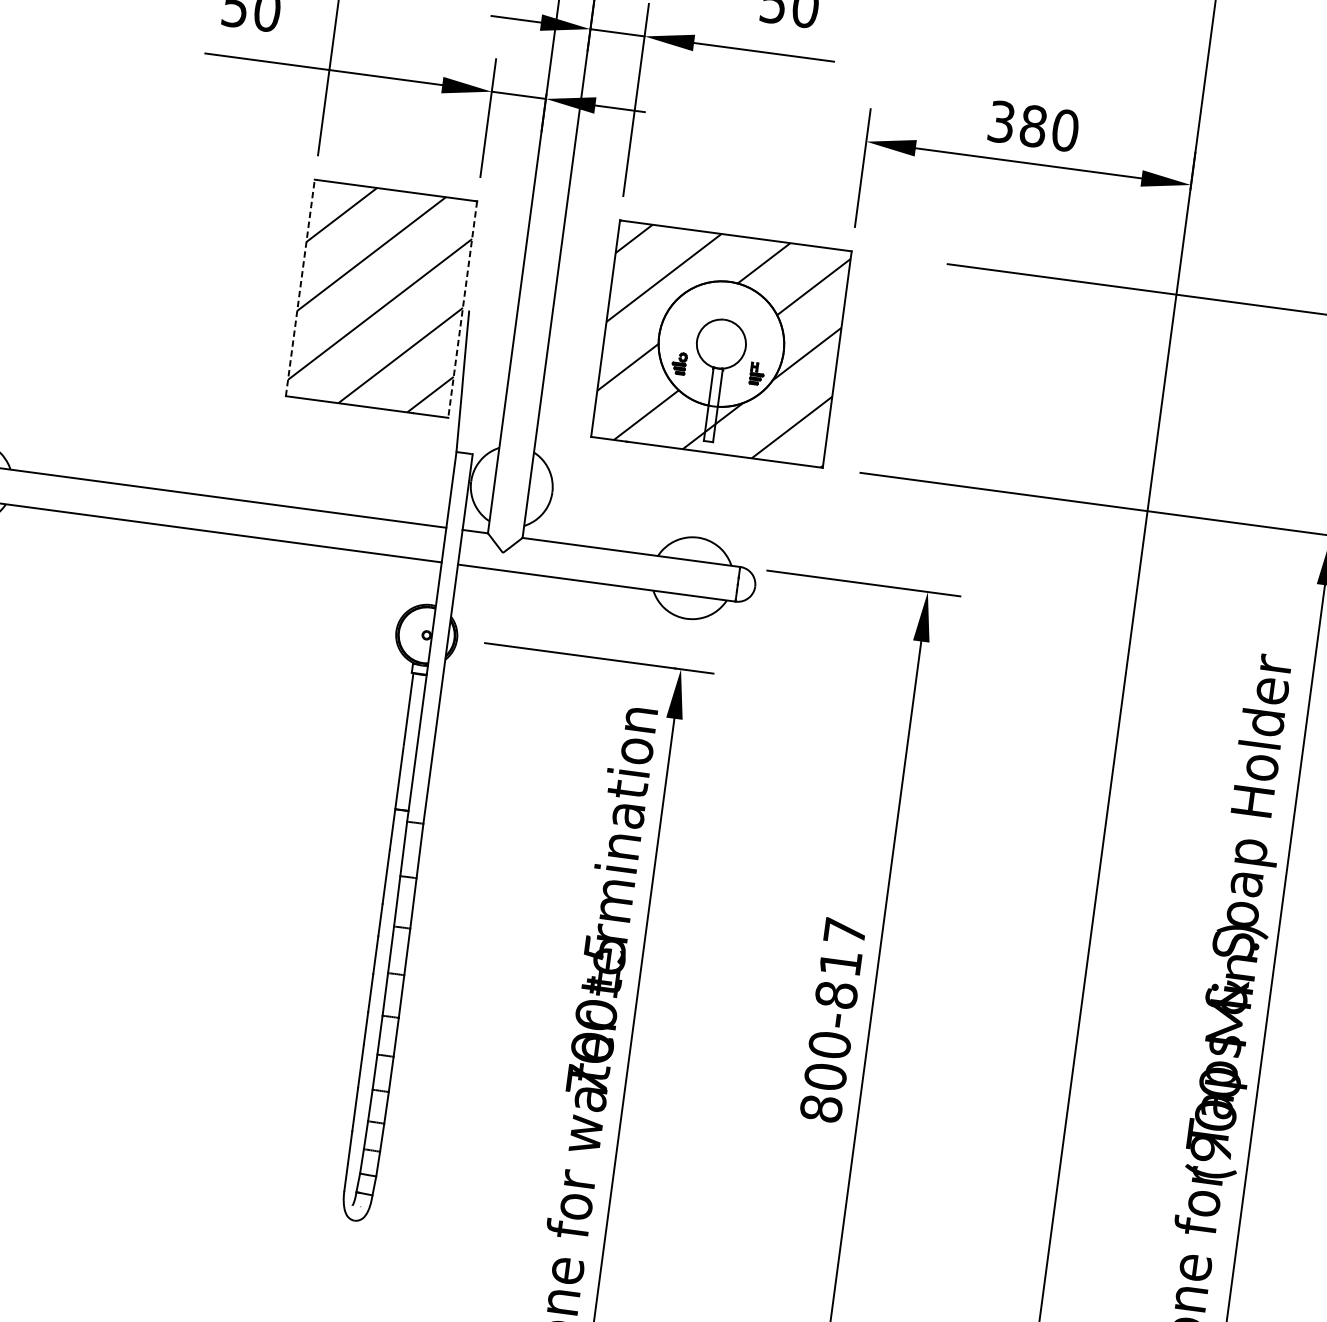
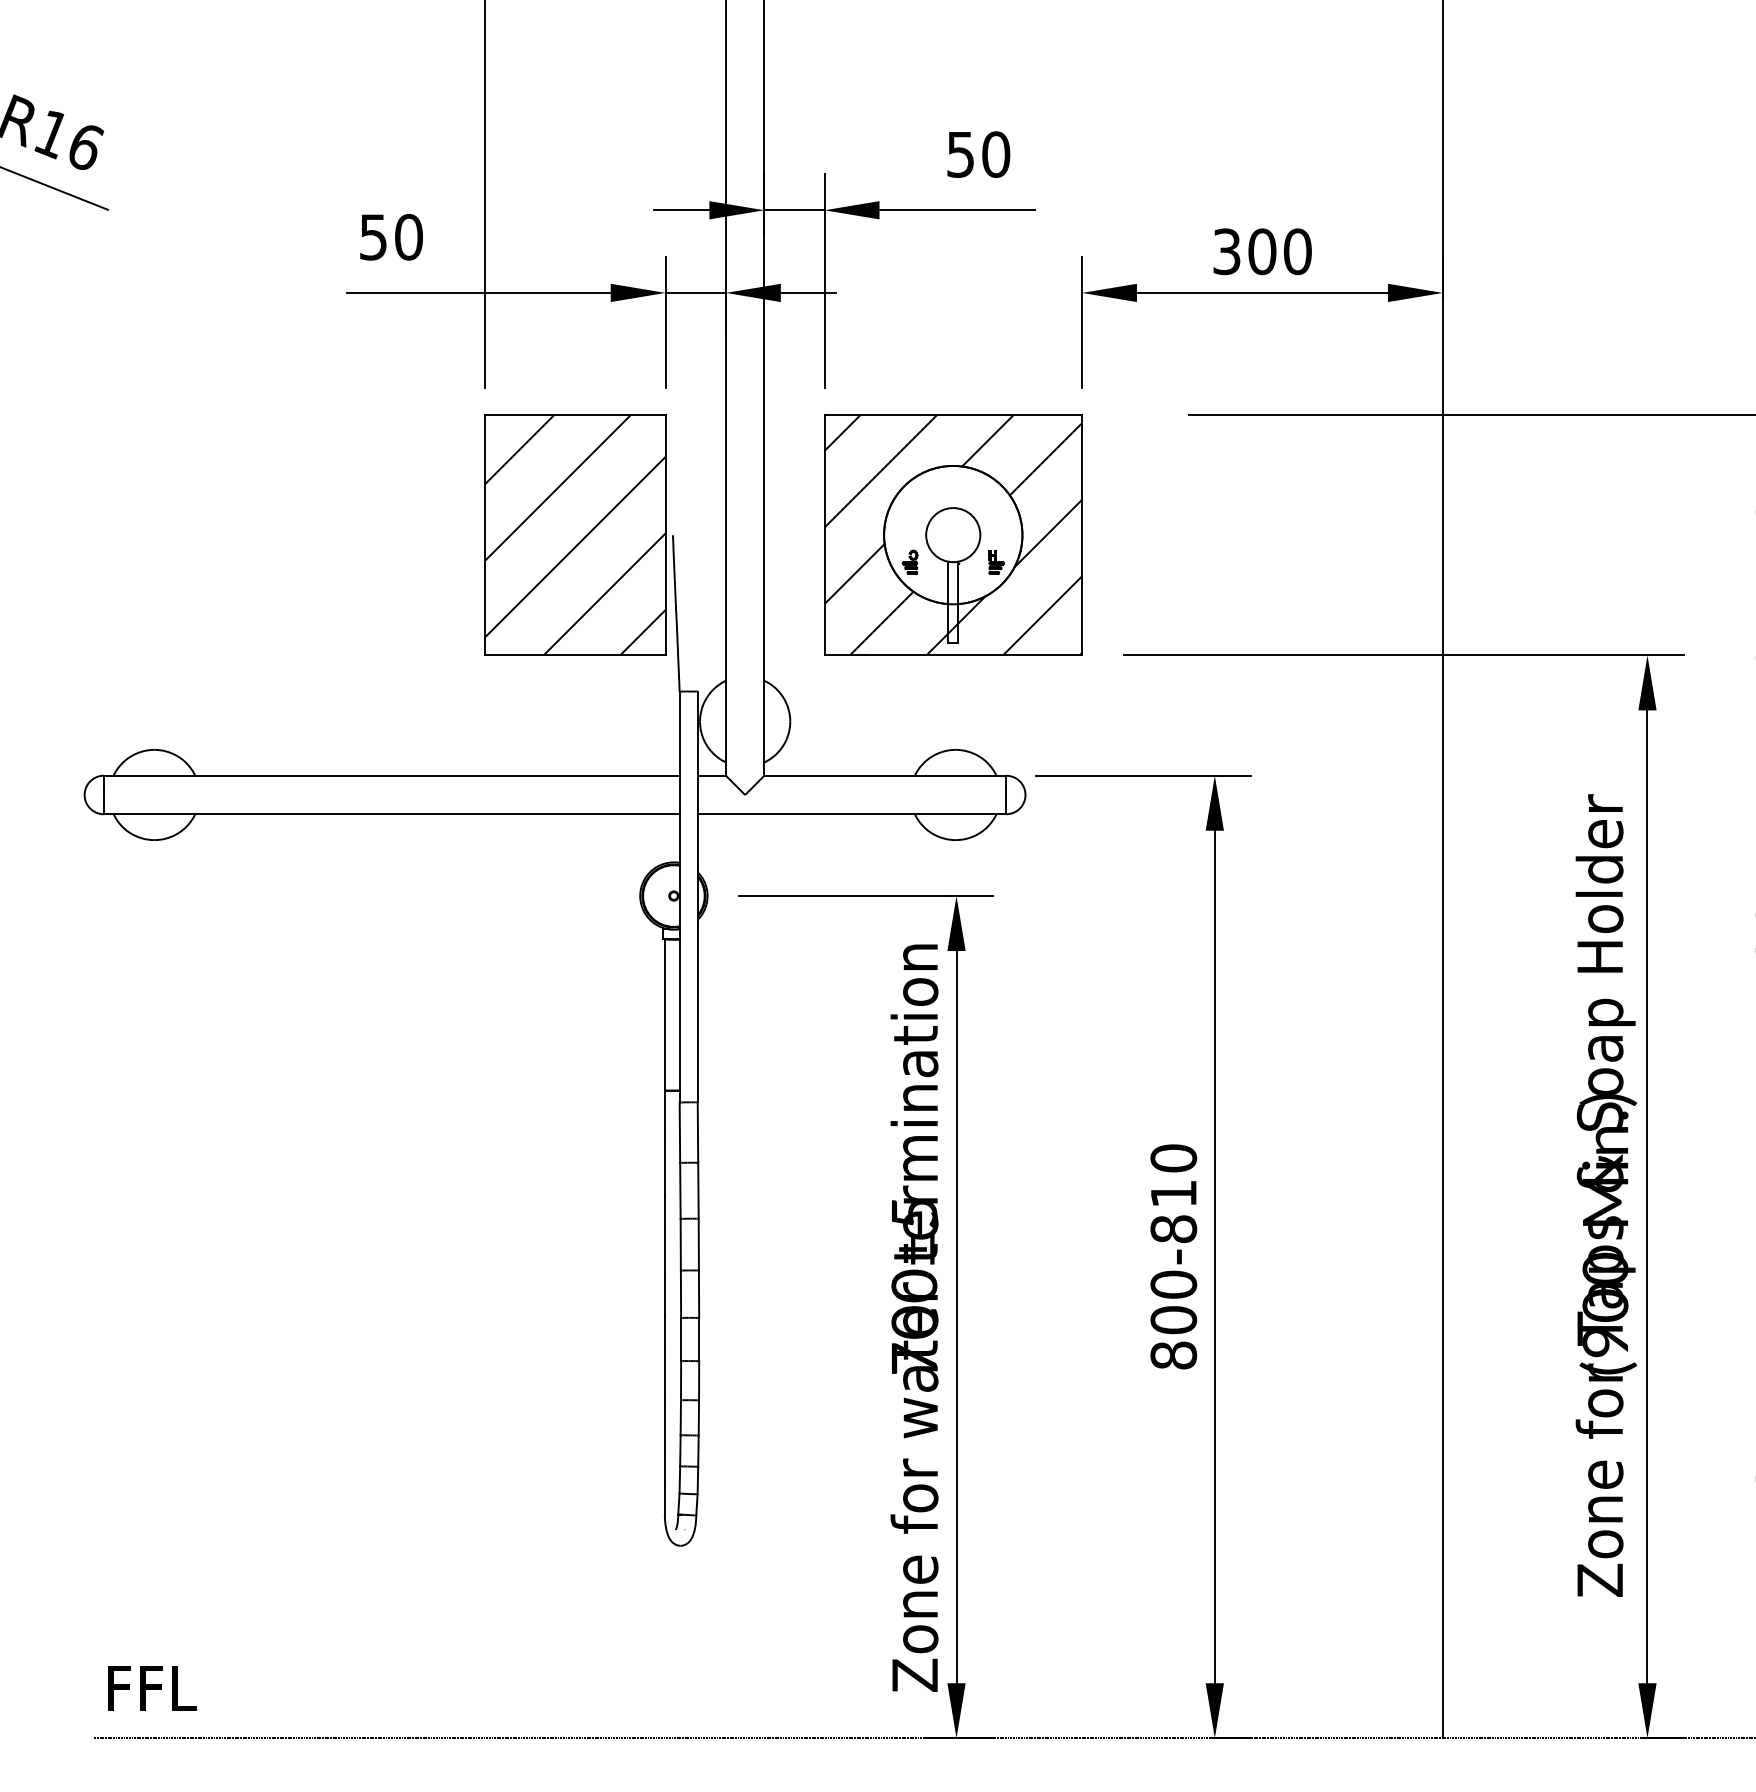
text: (1033, 126) -> (1262, 251), 380 -> 300
line: (300, 287) -> (485, 534), dashed -> solid
line: (462, 309) -> (665, 535), dashed -> solid
text: (844, 931) -> (1173, 1158), 800-817 -> 800-810

